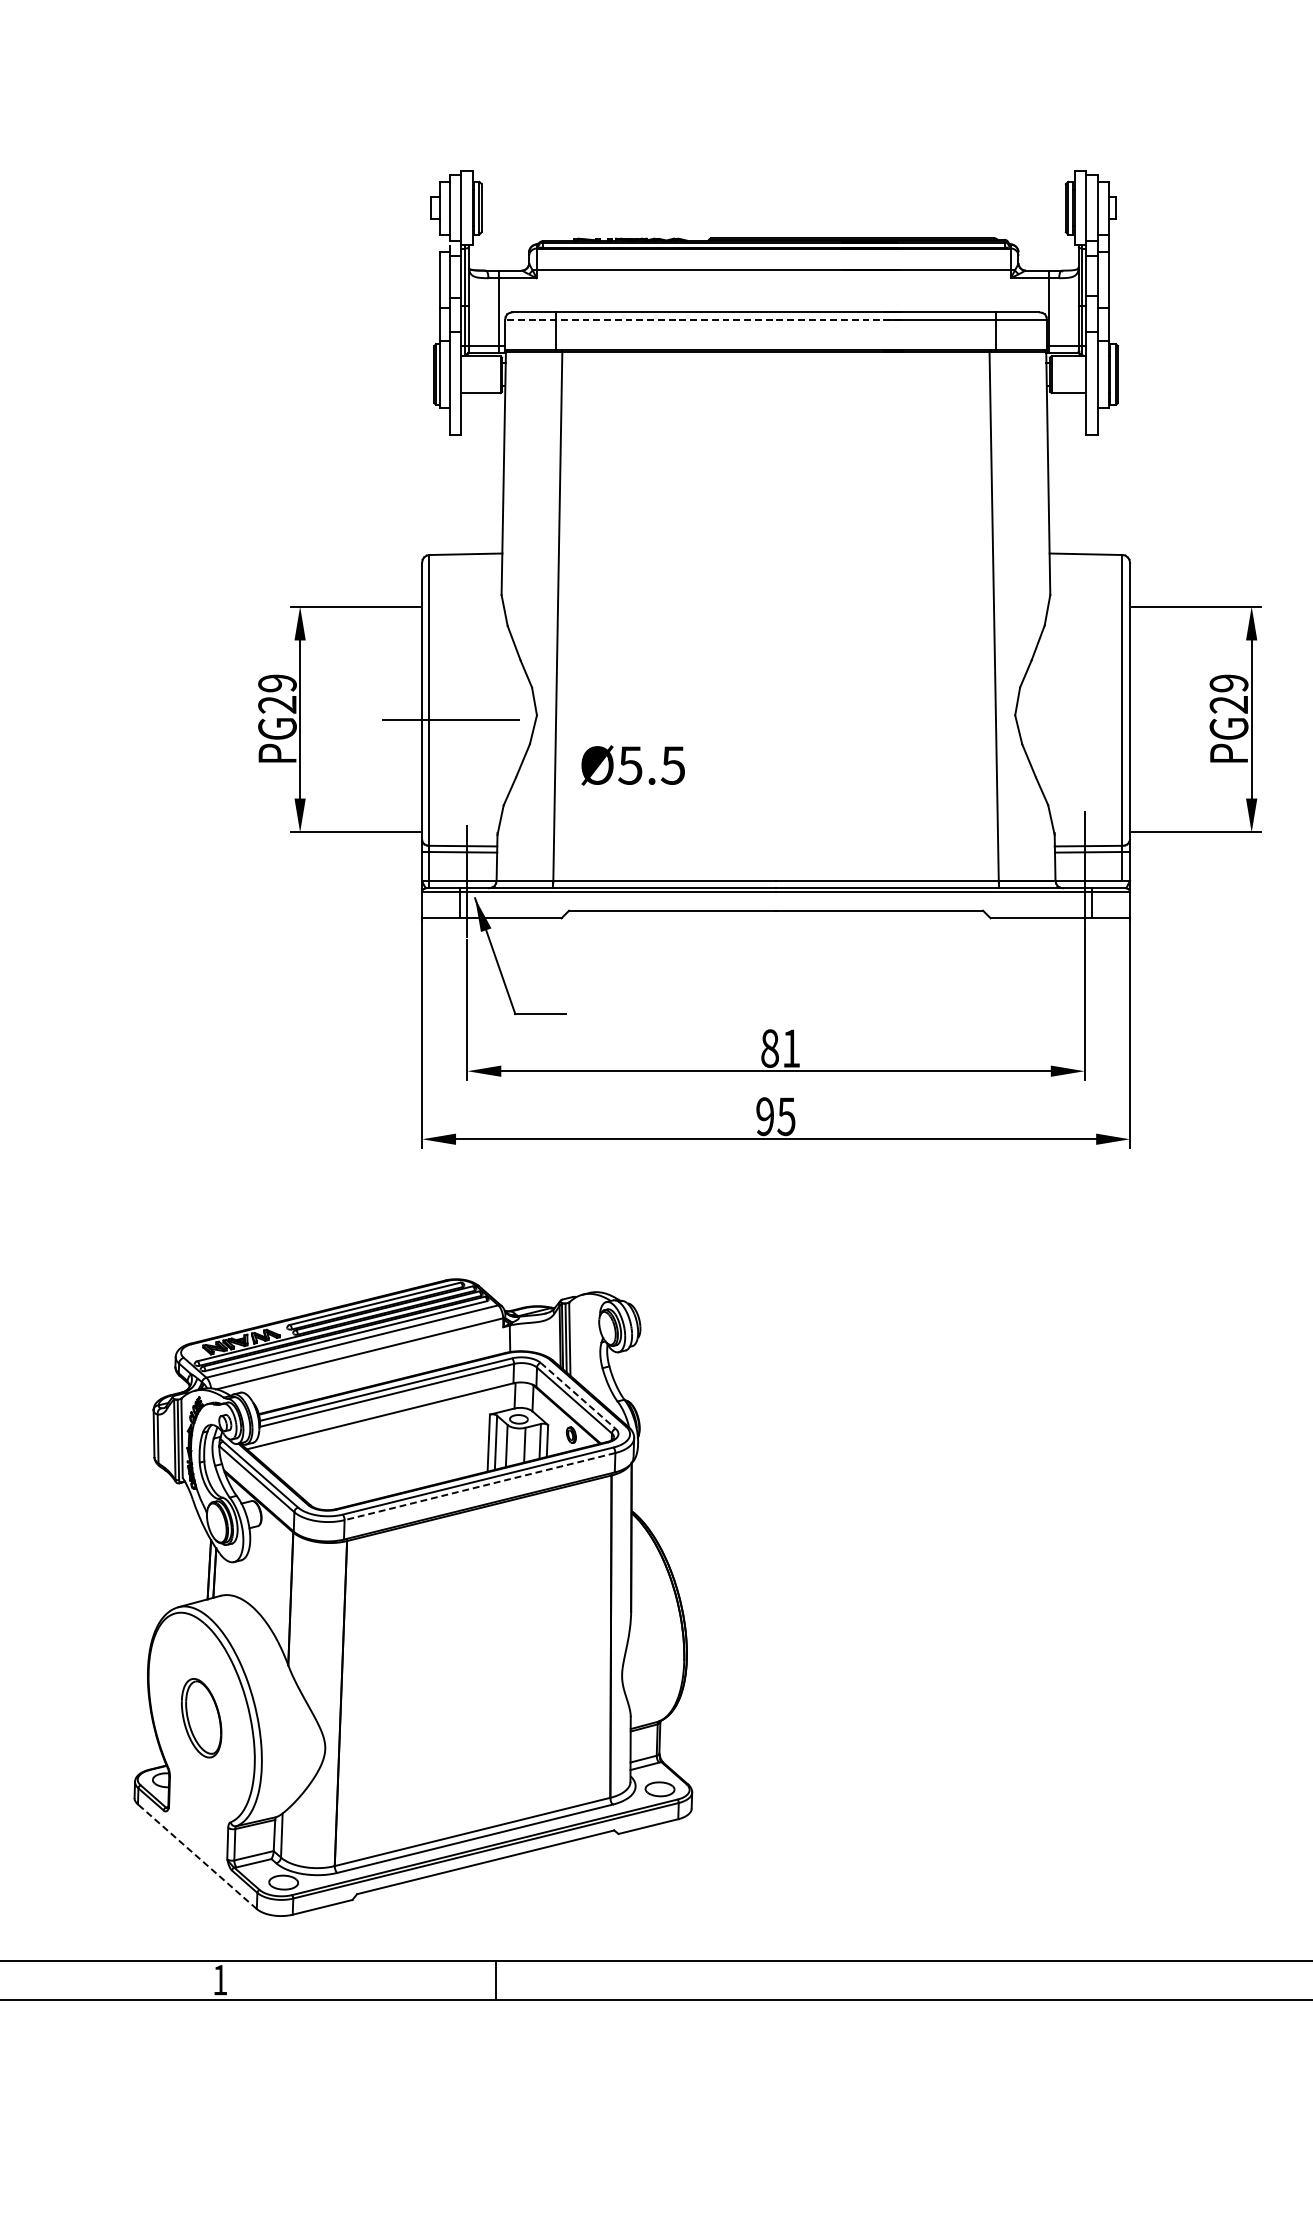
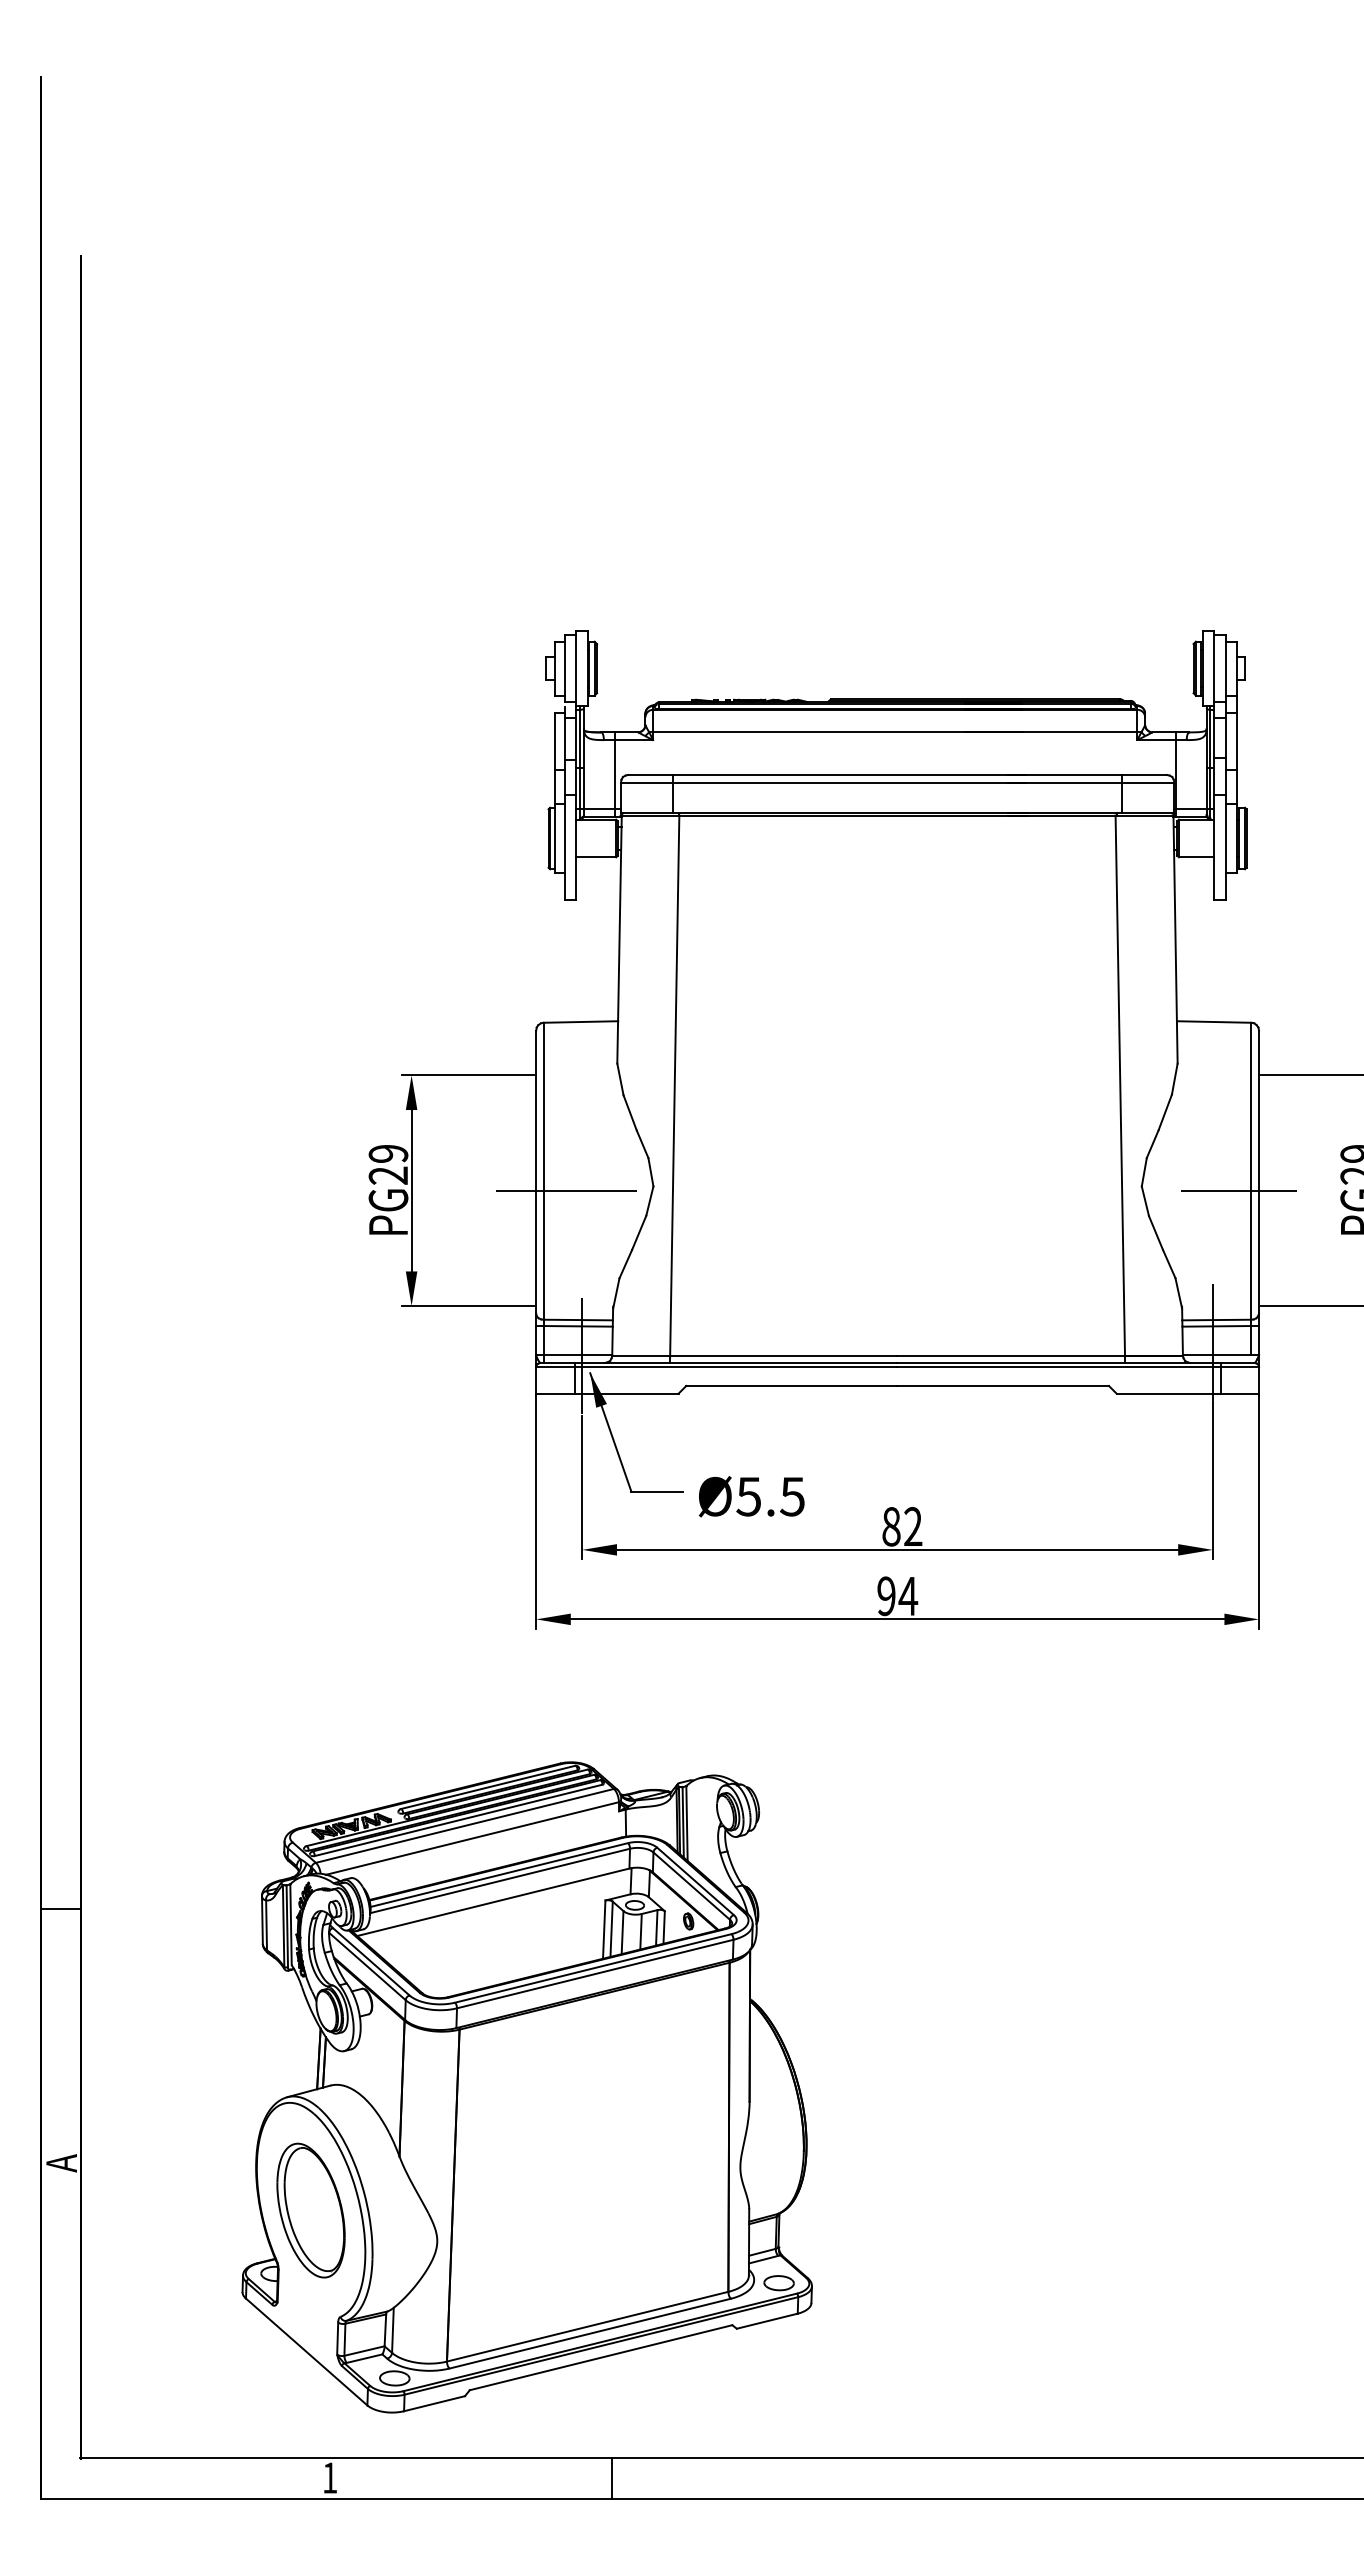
line: (703, 319) -> (823, 782), dashed -> solid
line: (1109, 719) -> (1238, 1190), added
text: (632, 765) -> (751, 1496), moved
text: (791, 1048) -> (913, 1526), 81 -> 82
text: (786, 1116) -> (908, 1596), 95 -> 94
line: (578, 1395) -> (695, 1881), dashed -> solid
line: (479, 1487) -> (594, 1974), dashed -> solid
part: (201, 1718) -> (310, 2210), size x1.67
line: (197, 1857) -> (306, 2352), dashed -> solid

